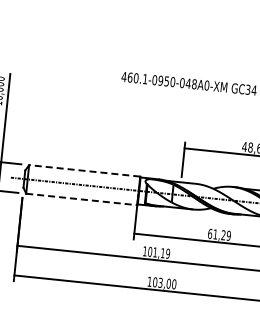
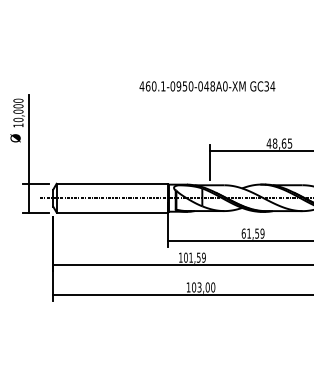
line: (84, 170) -> (112, 183), dashed -> solid
line: (81, 199) -> (112, 212), dashed -> solid
text: (223, 235) -> (257, 233), 61,29 -> 61,59
text: (162, 253) -> (198, 257), 101,19 -> 101,59

